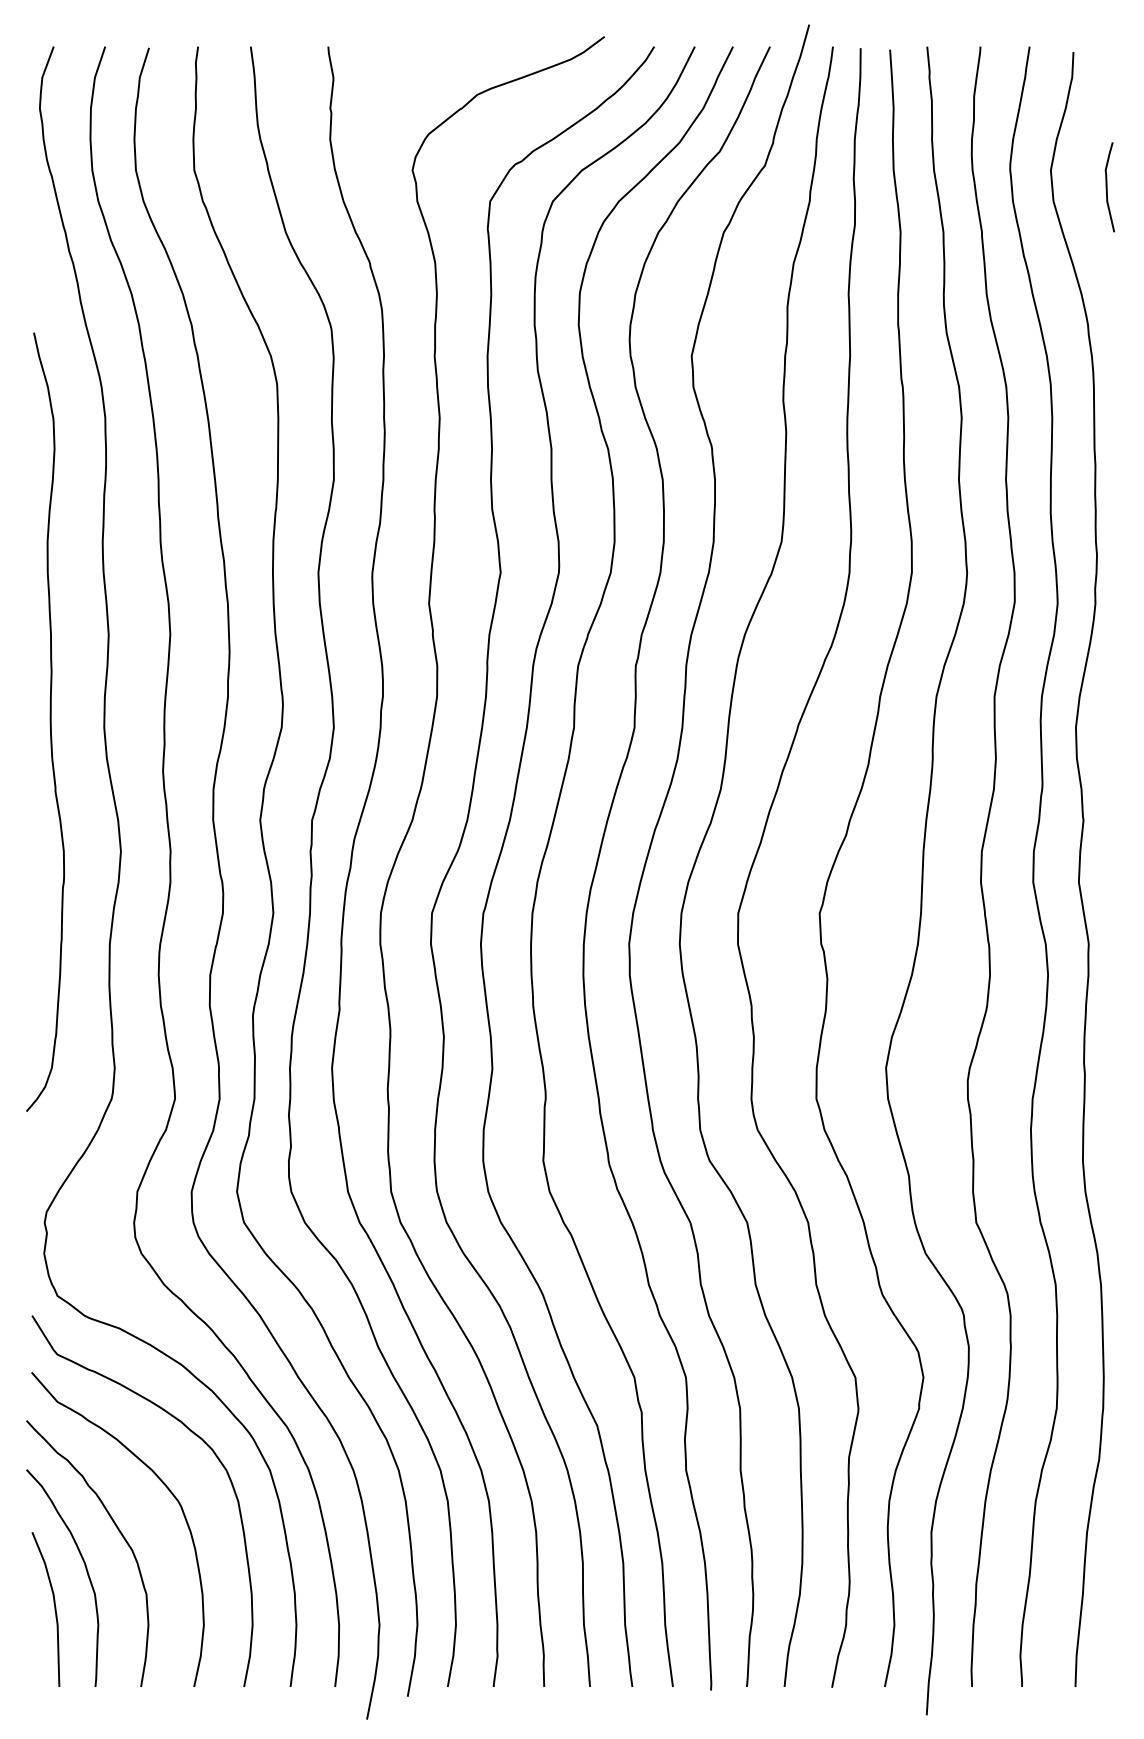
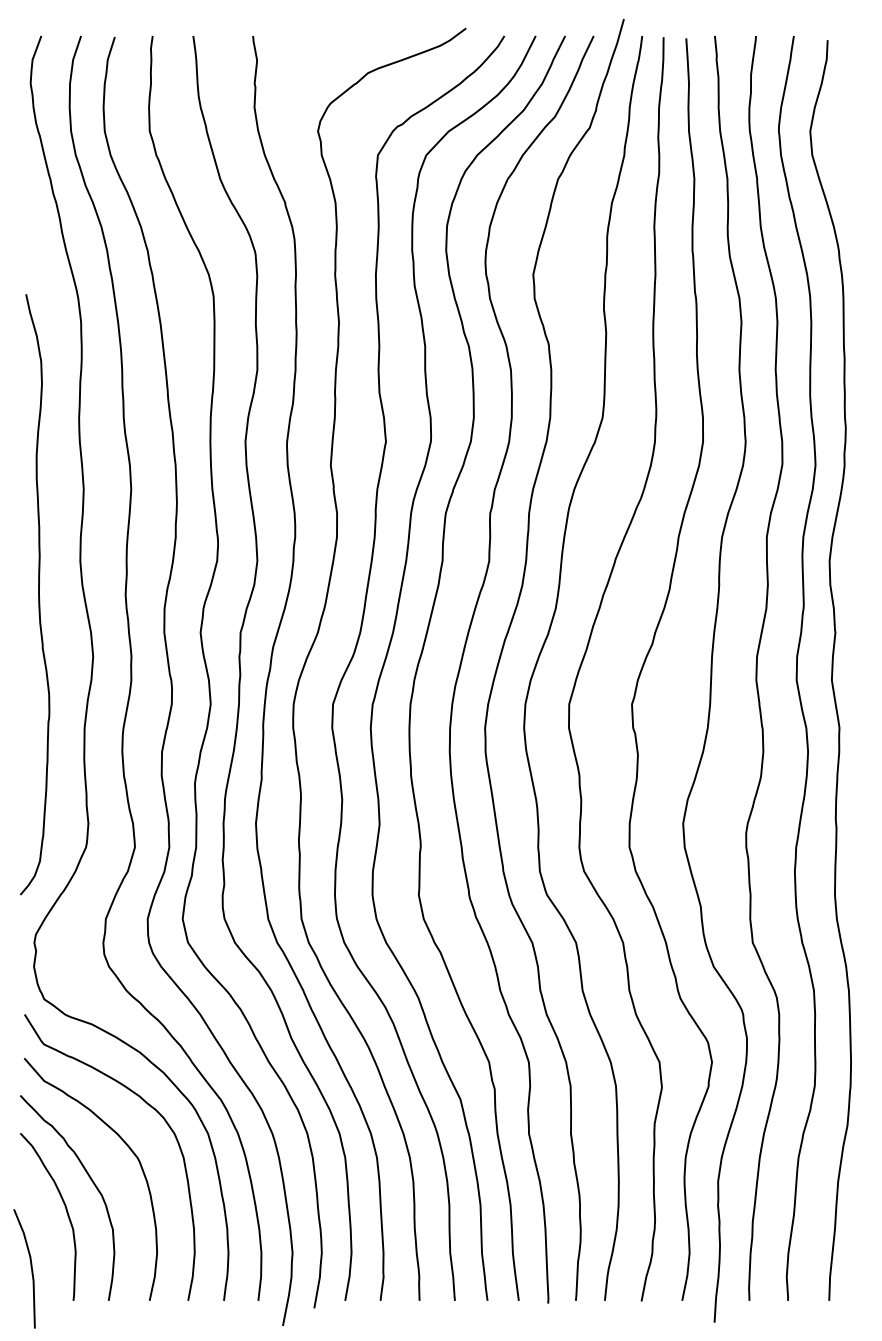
curve: (1107, 187) -> (853, 144), removed
curve: (49, 721) -> (38, 594), moved
line: (54, 1609) -> (31, 1268), moved

